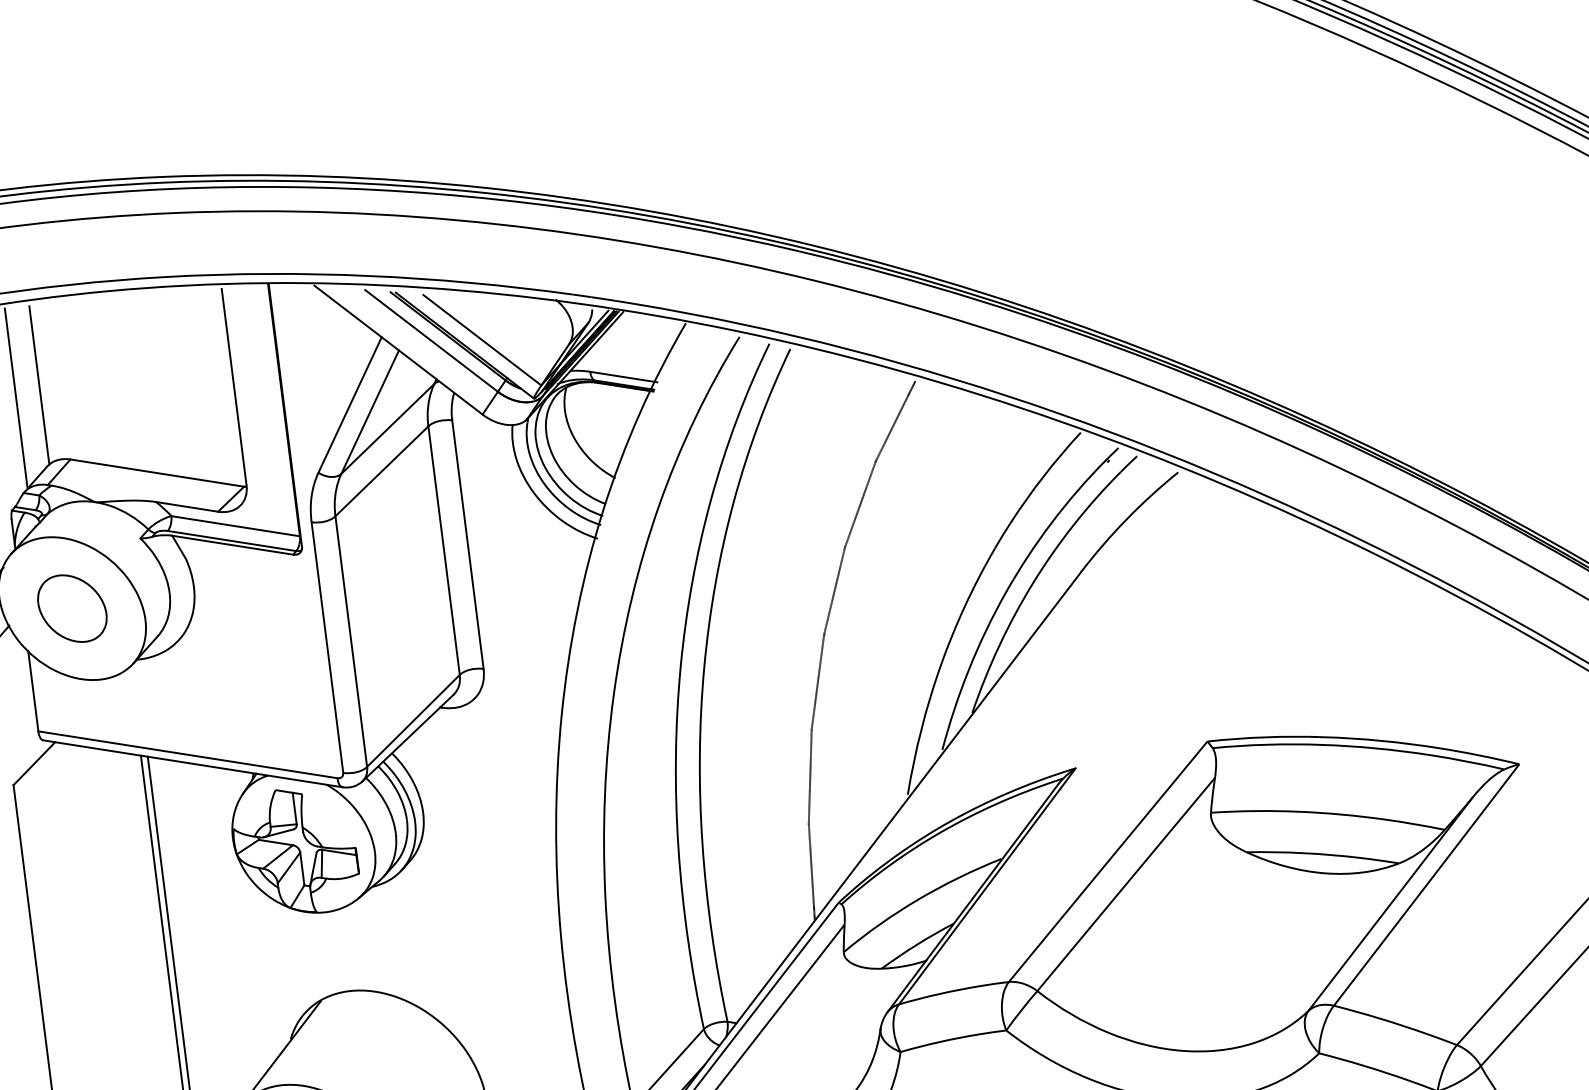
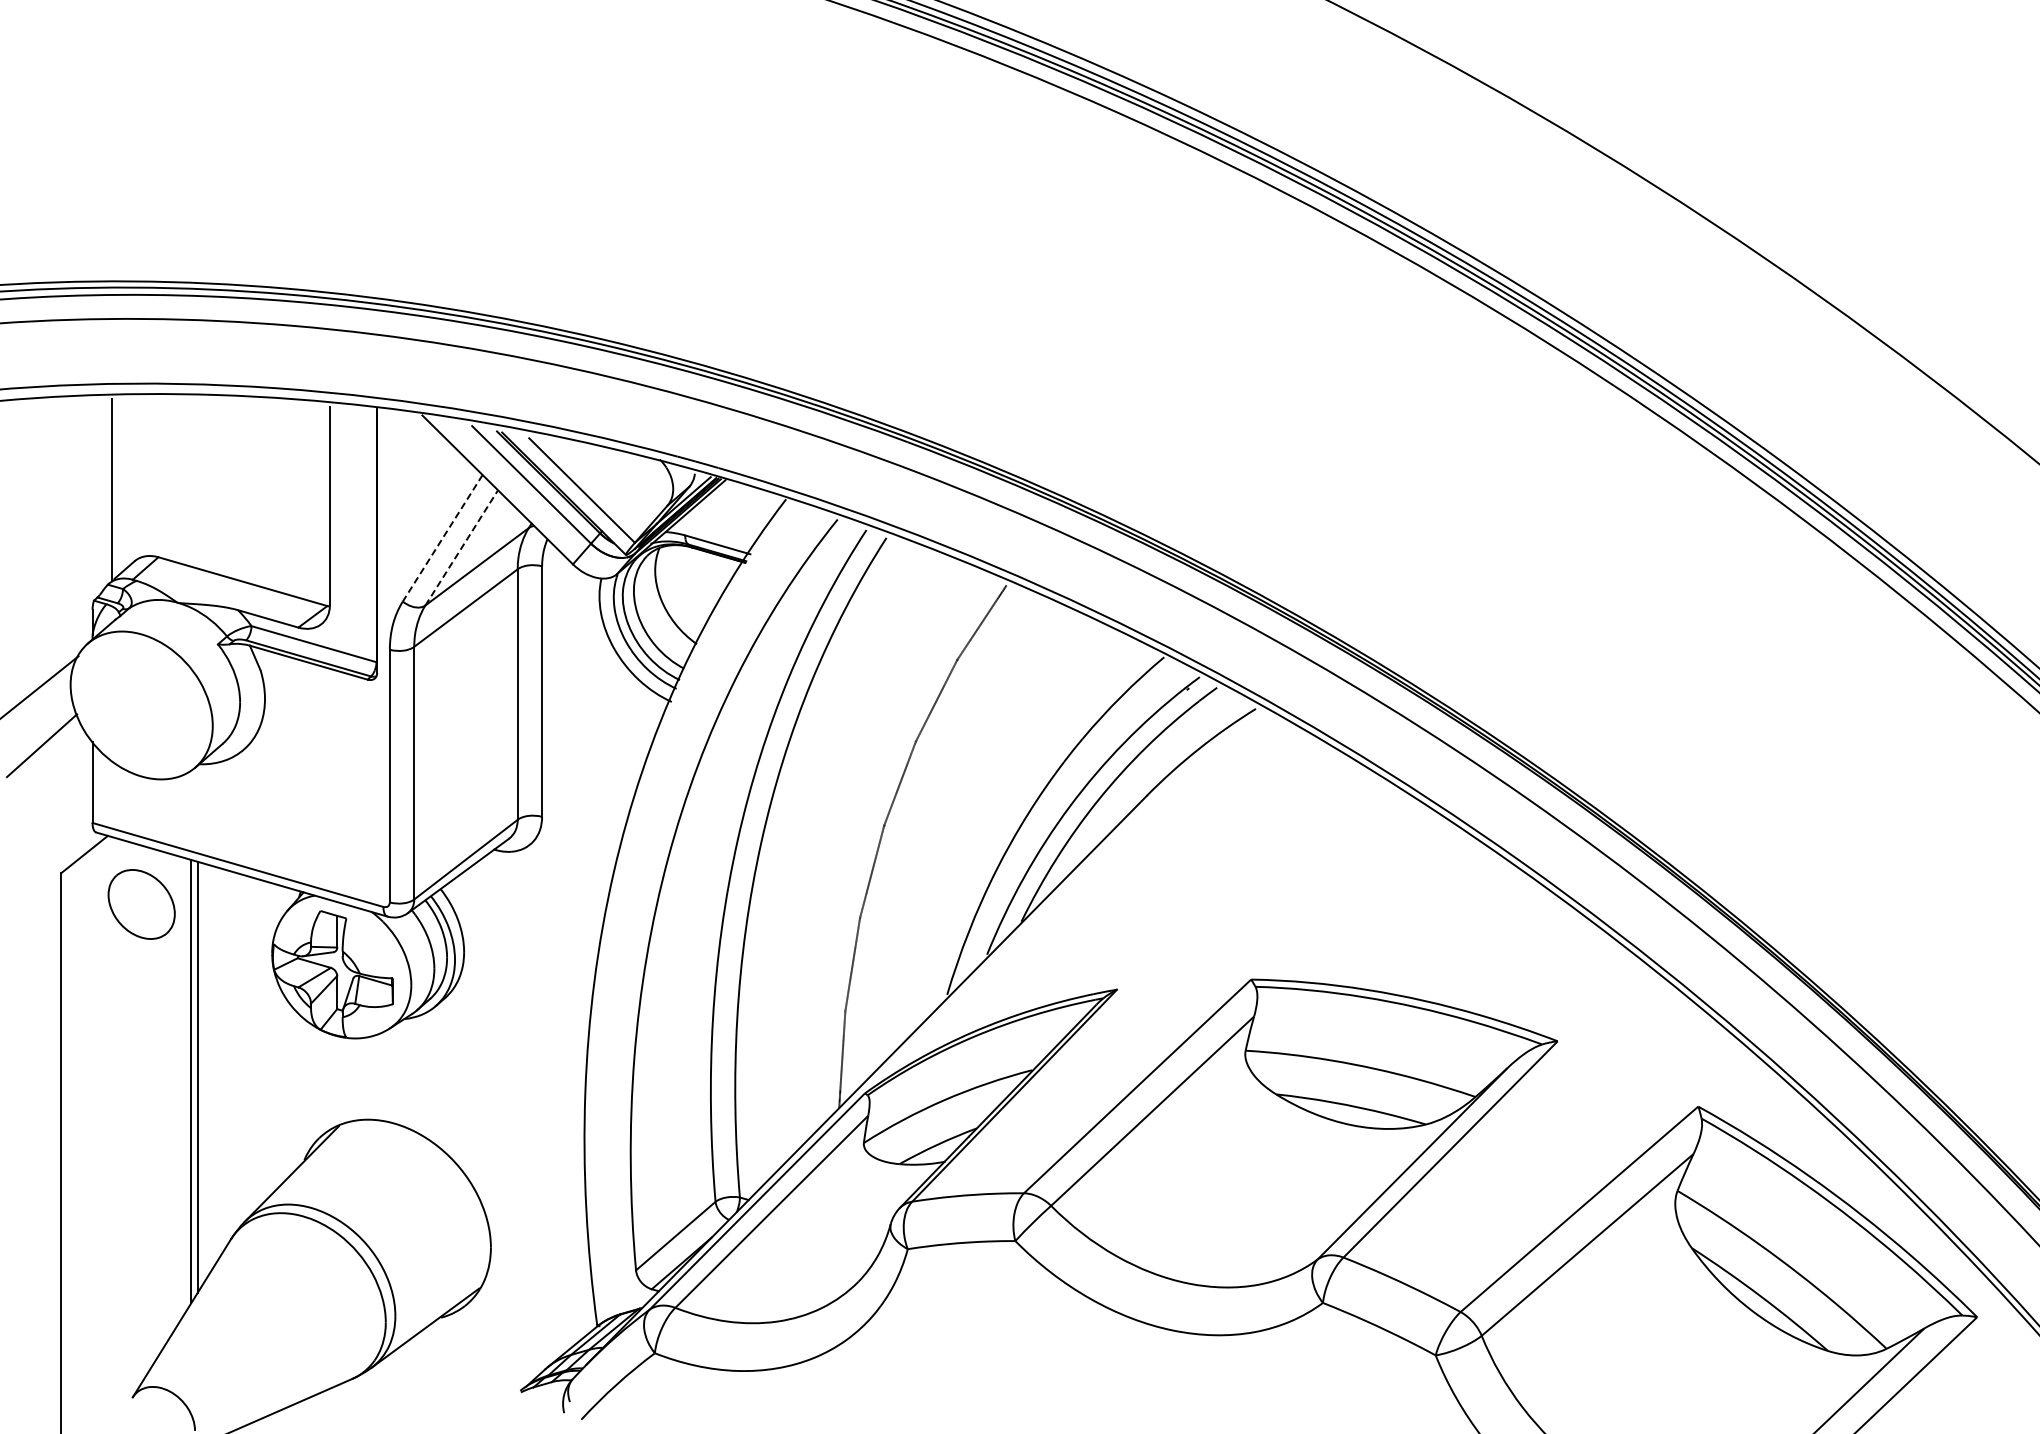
line: (38, 385) -> (136, 479), removed
line: (349, 405) -> (442, 538), solid -> dashed
line: (369, 411) -> (461, 547), solid -> dashed
part: (72, 608) -> (141, 904), moved

